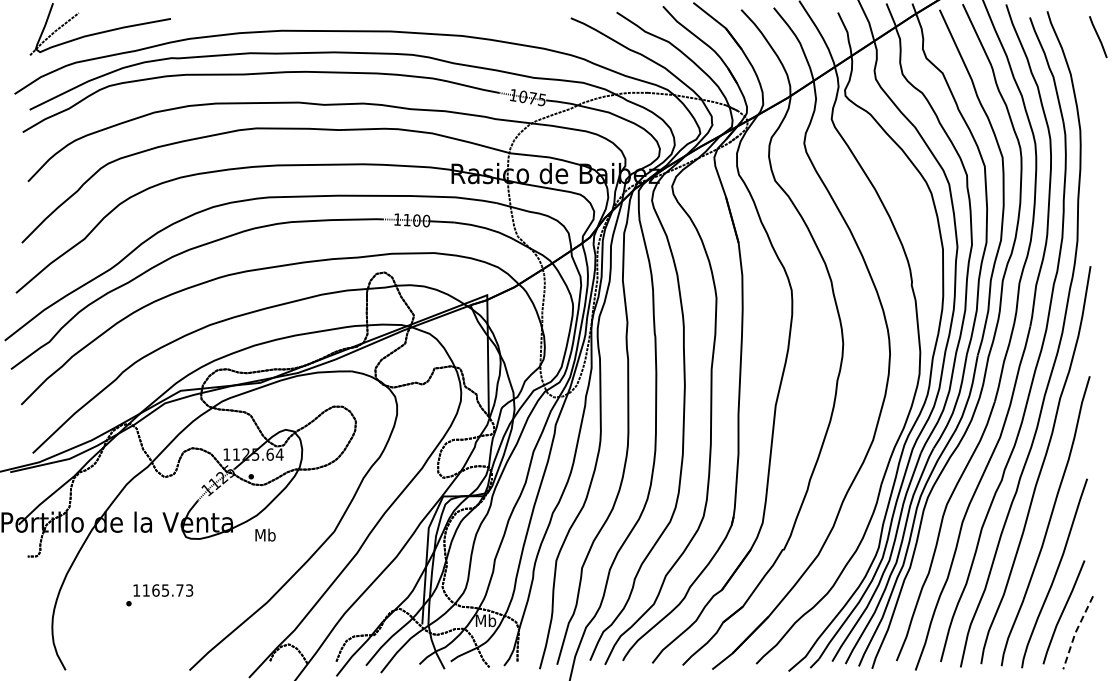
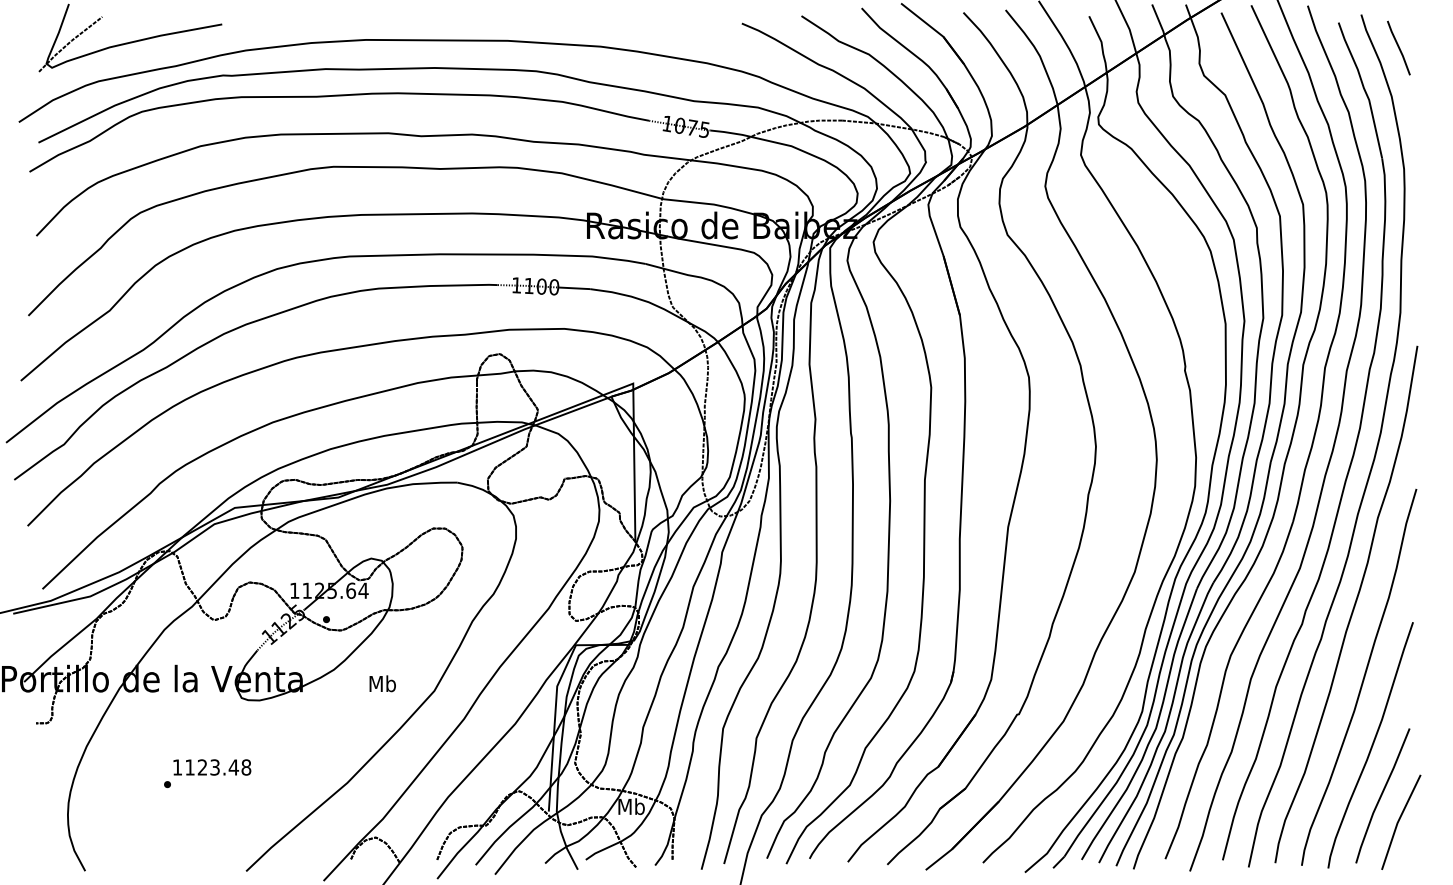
line: (1098, 37) -> (1399, 48), moved
text: (265, 534) -> (382, 682), moved
text: (172, 590) -> (224, 767), 1165.73 -> 1123.48
line: (1075, 632) -> (1397, 822), dashed -> solid

